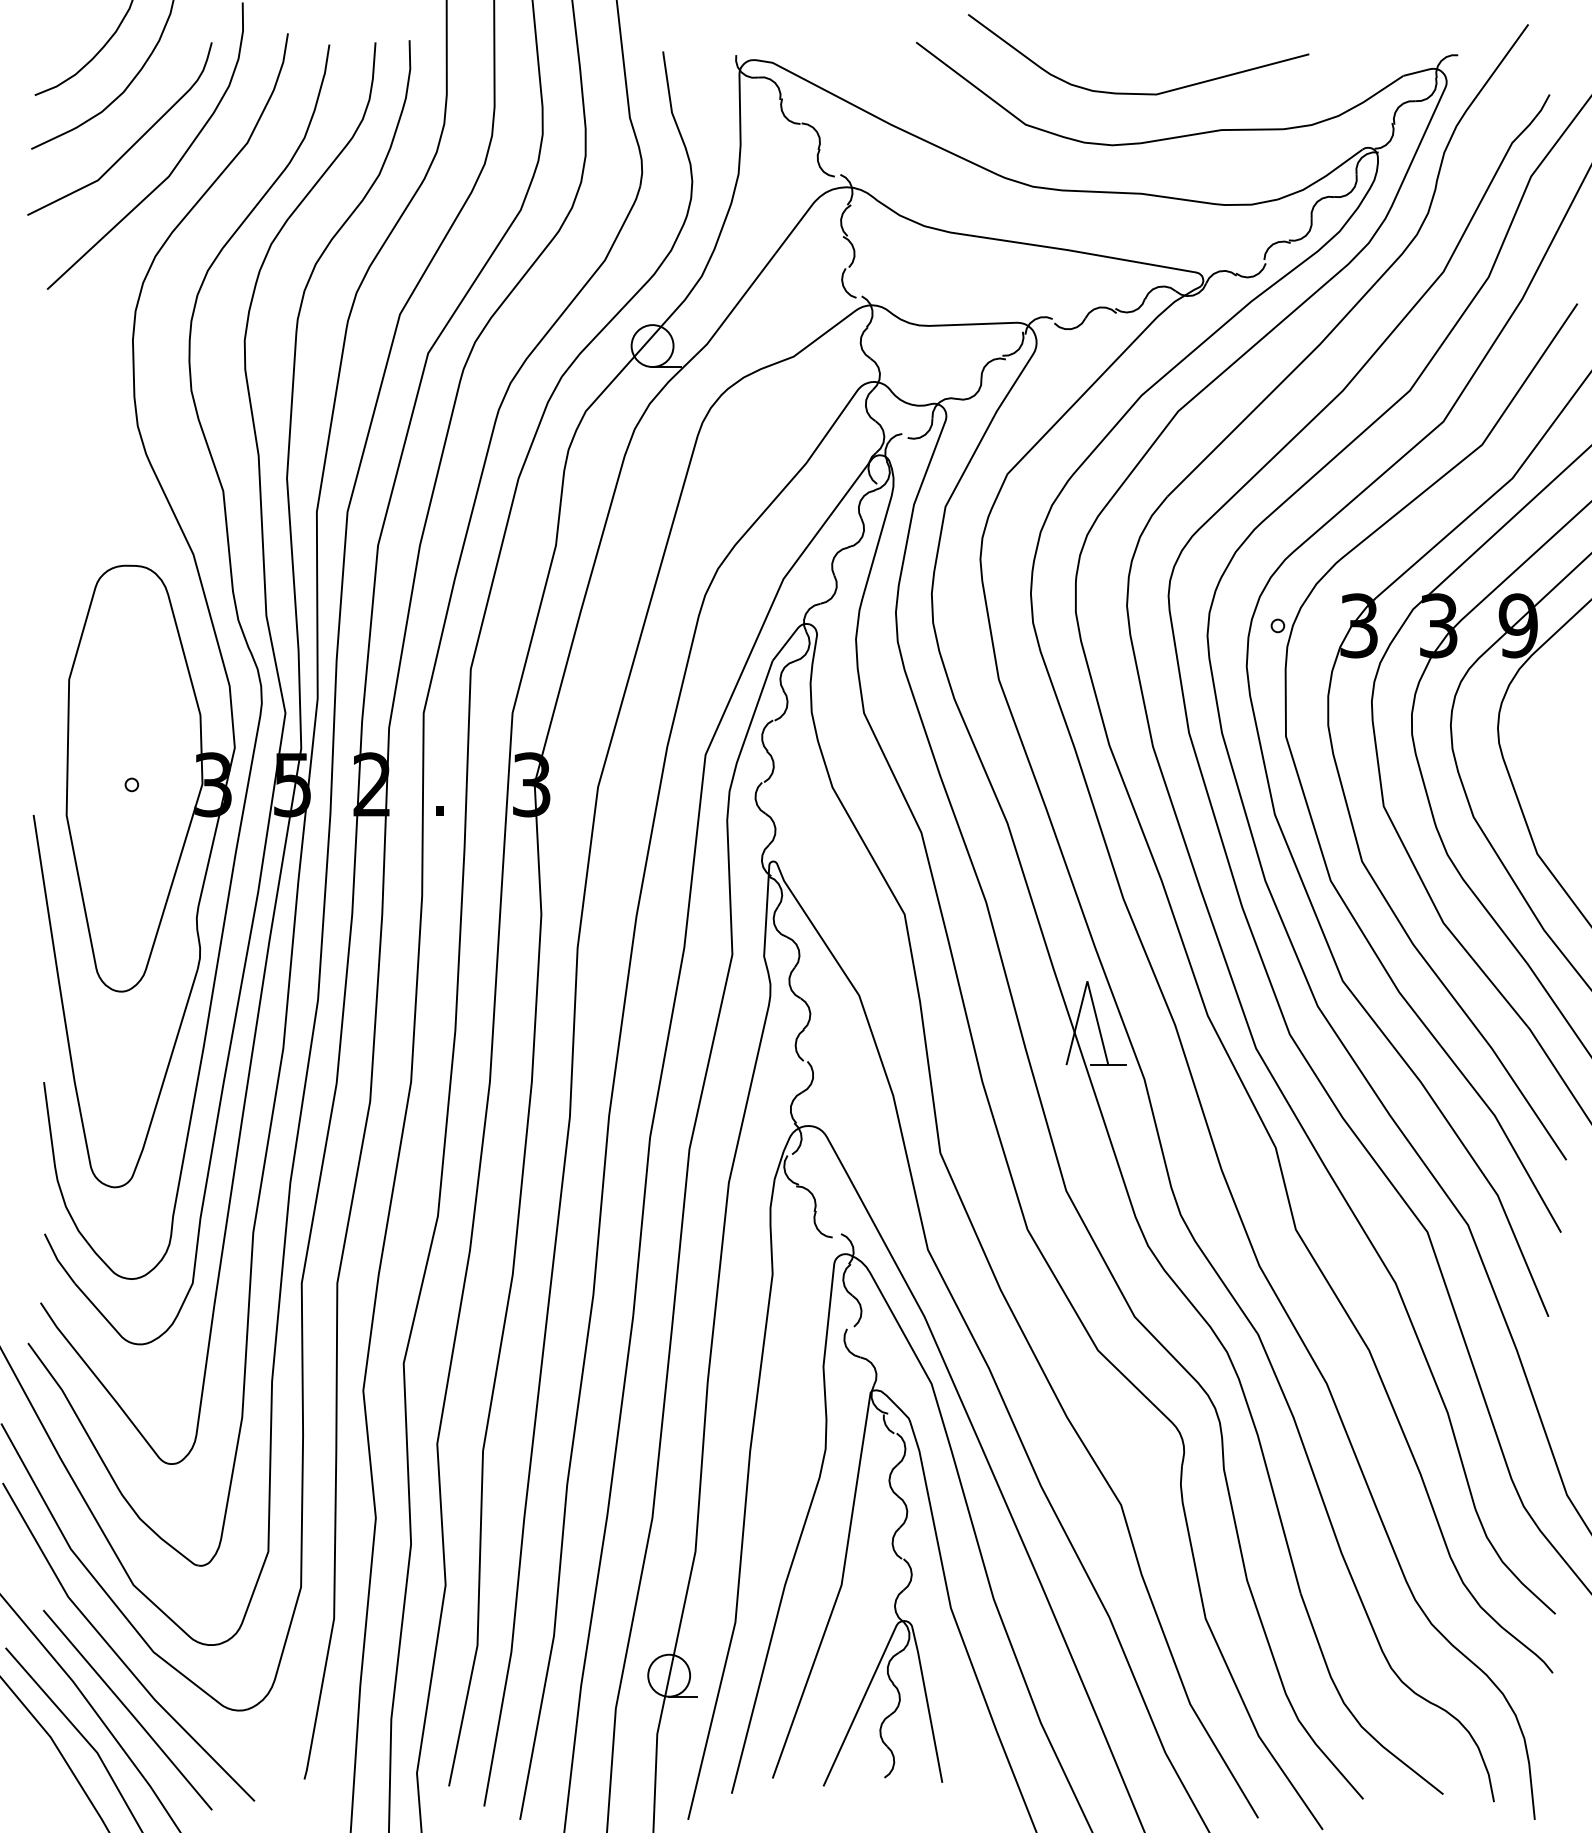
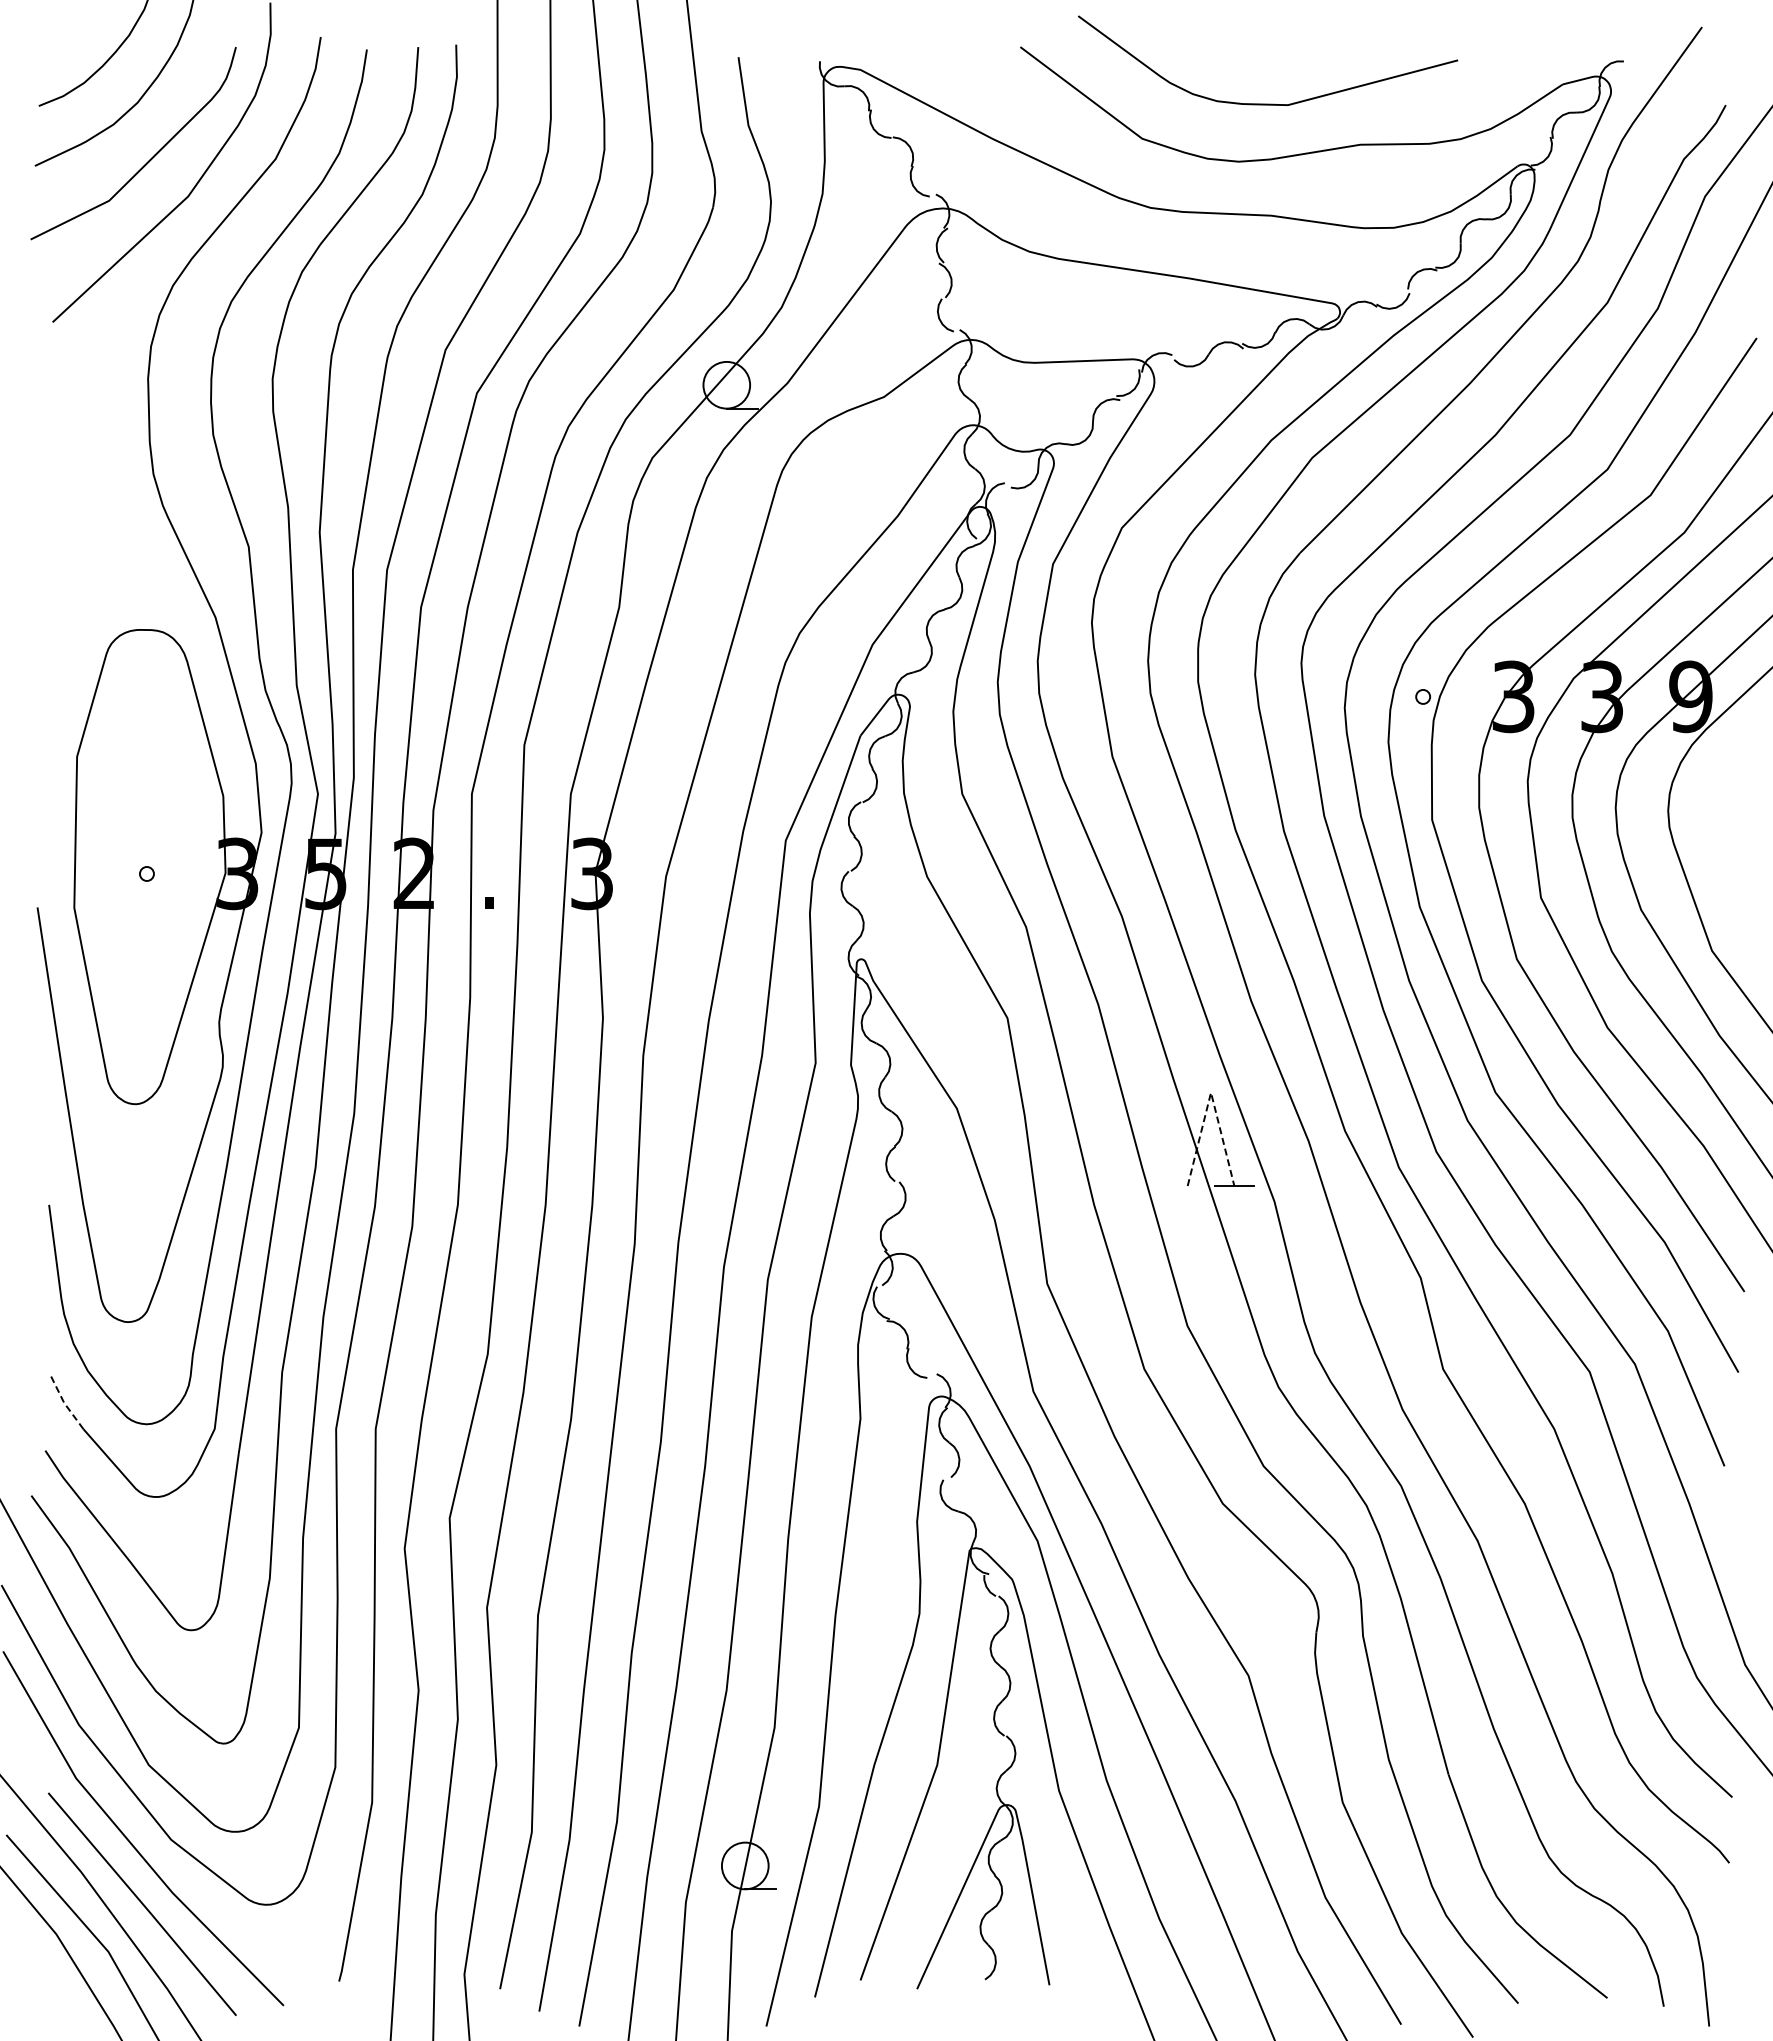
line: (1087, 981) -> (1211, 1092), solid -> dashed
line: (57, 1260) -> (64, 1403), solid -> dashed

